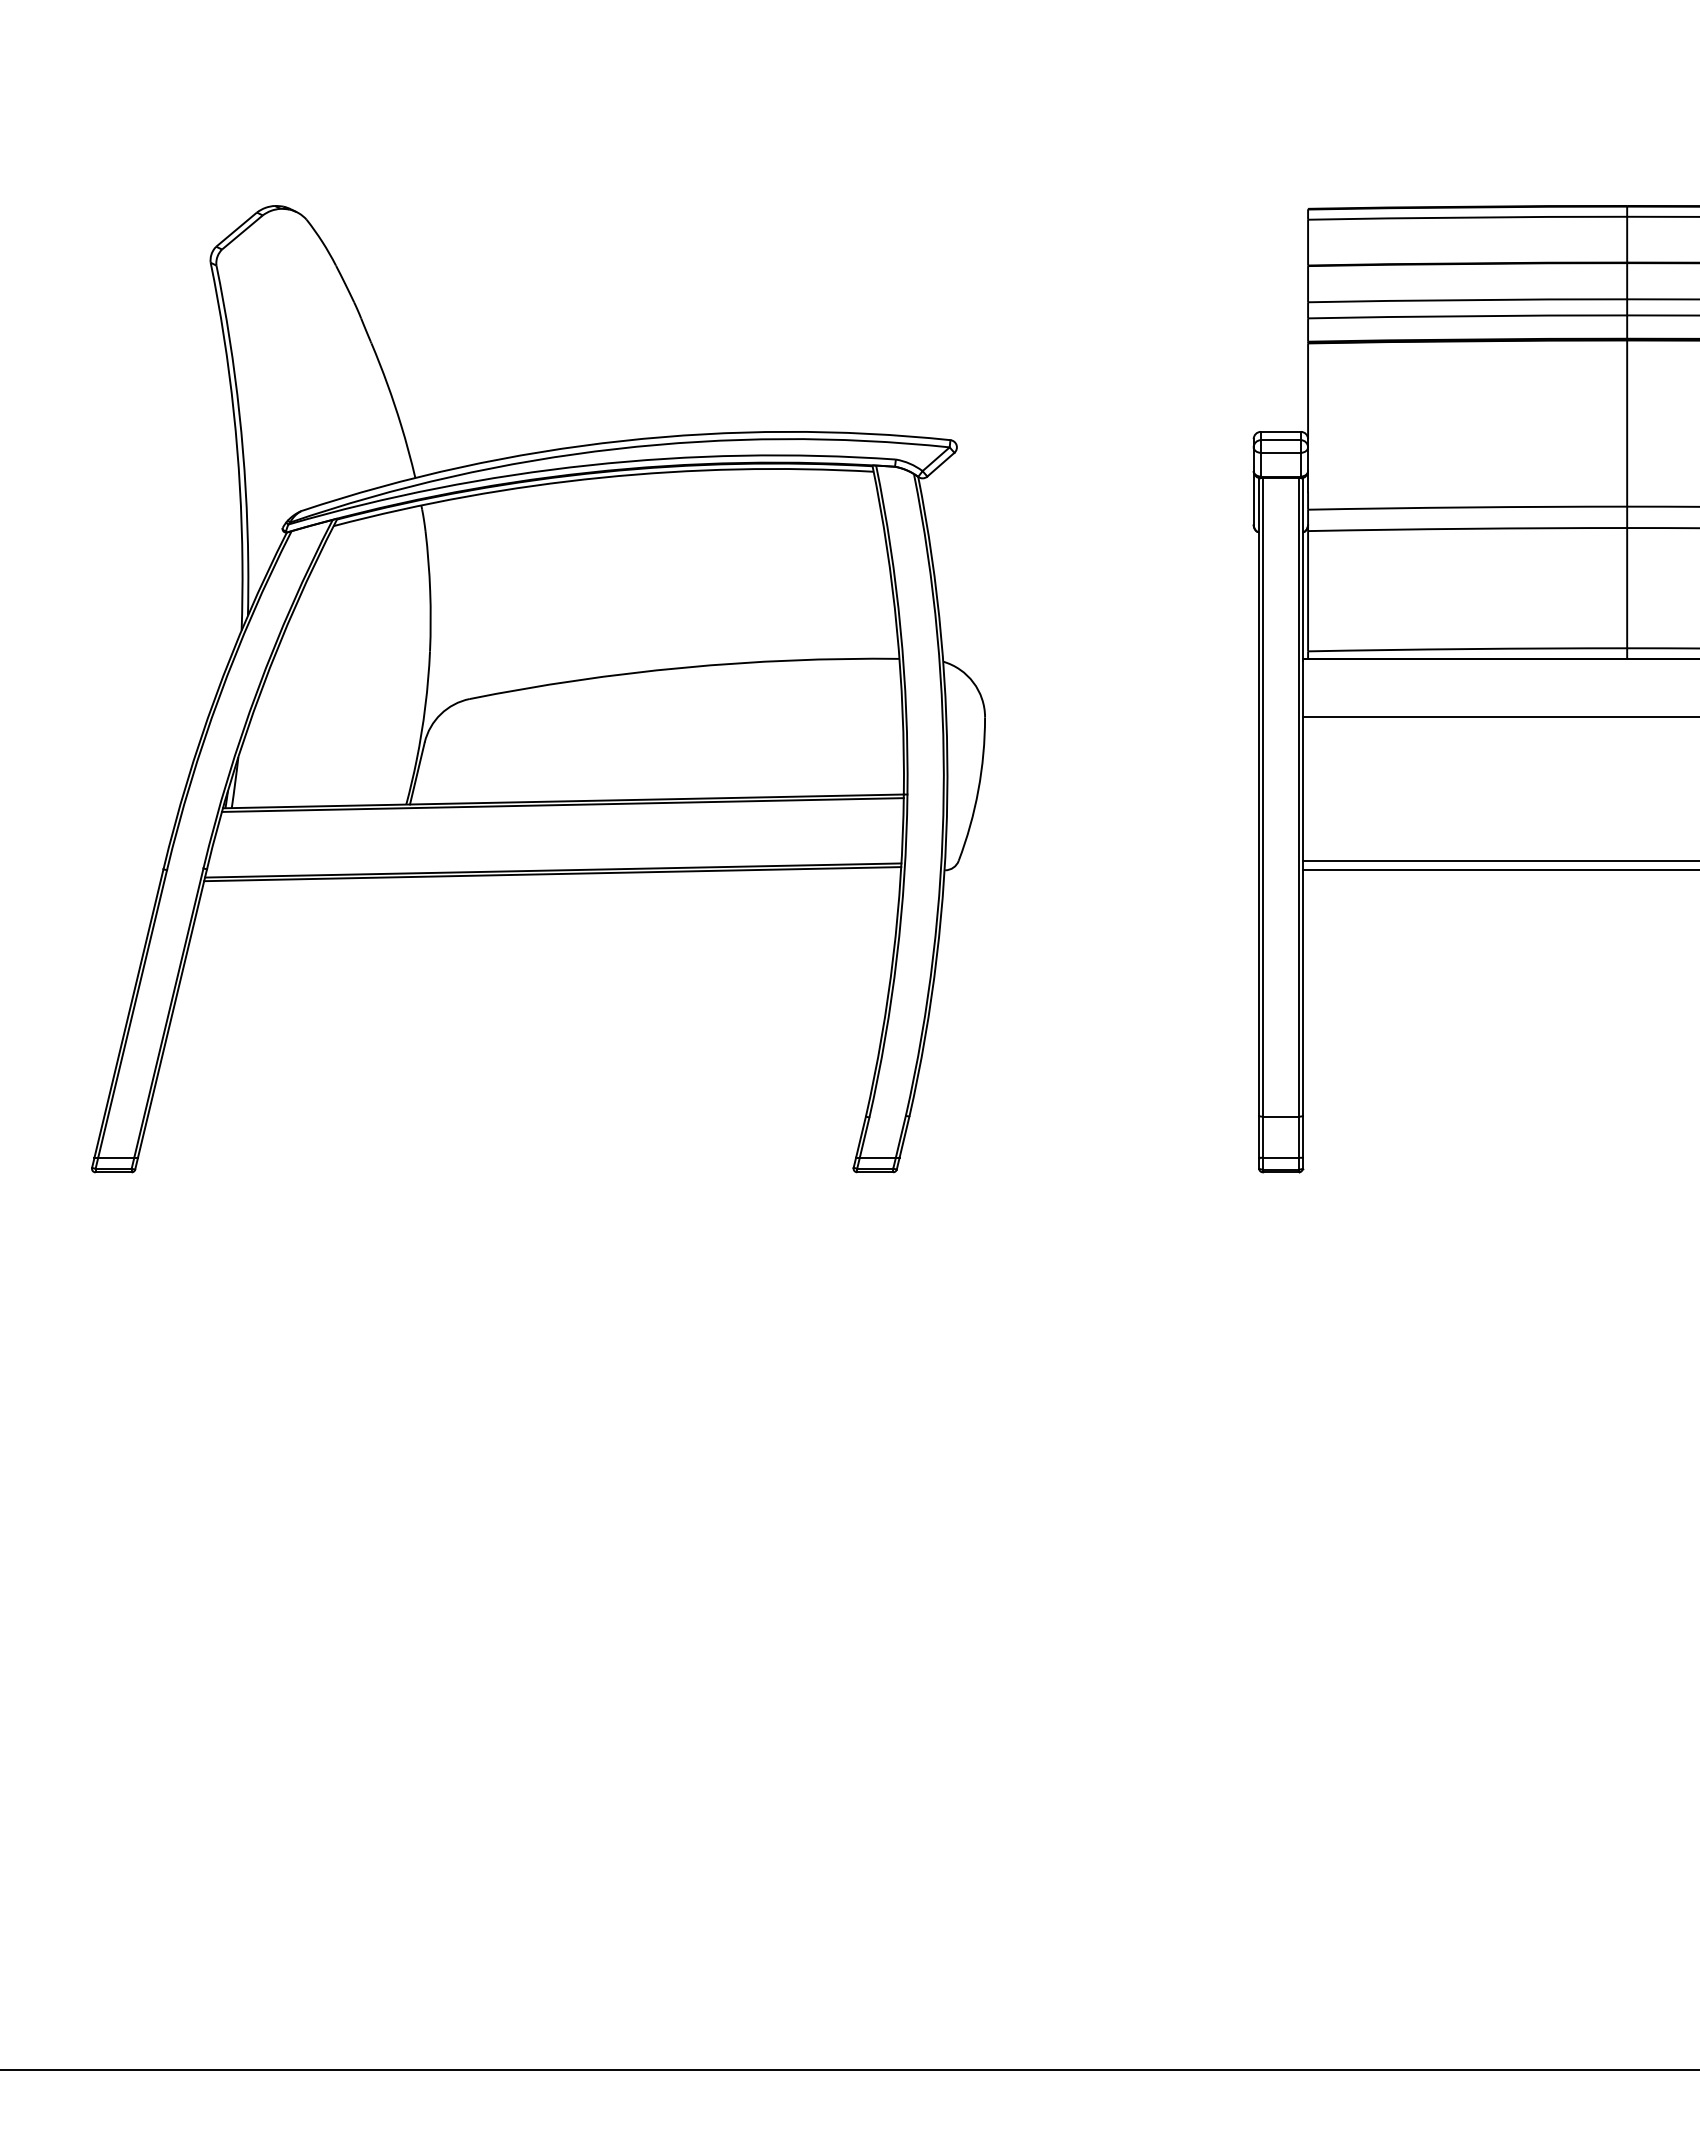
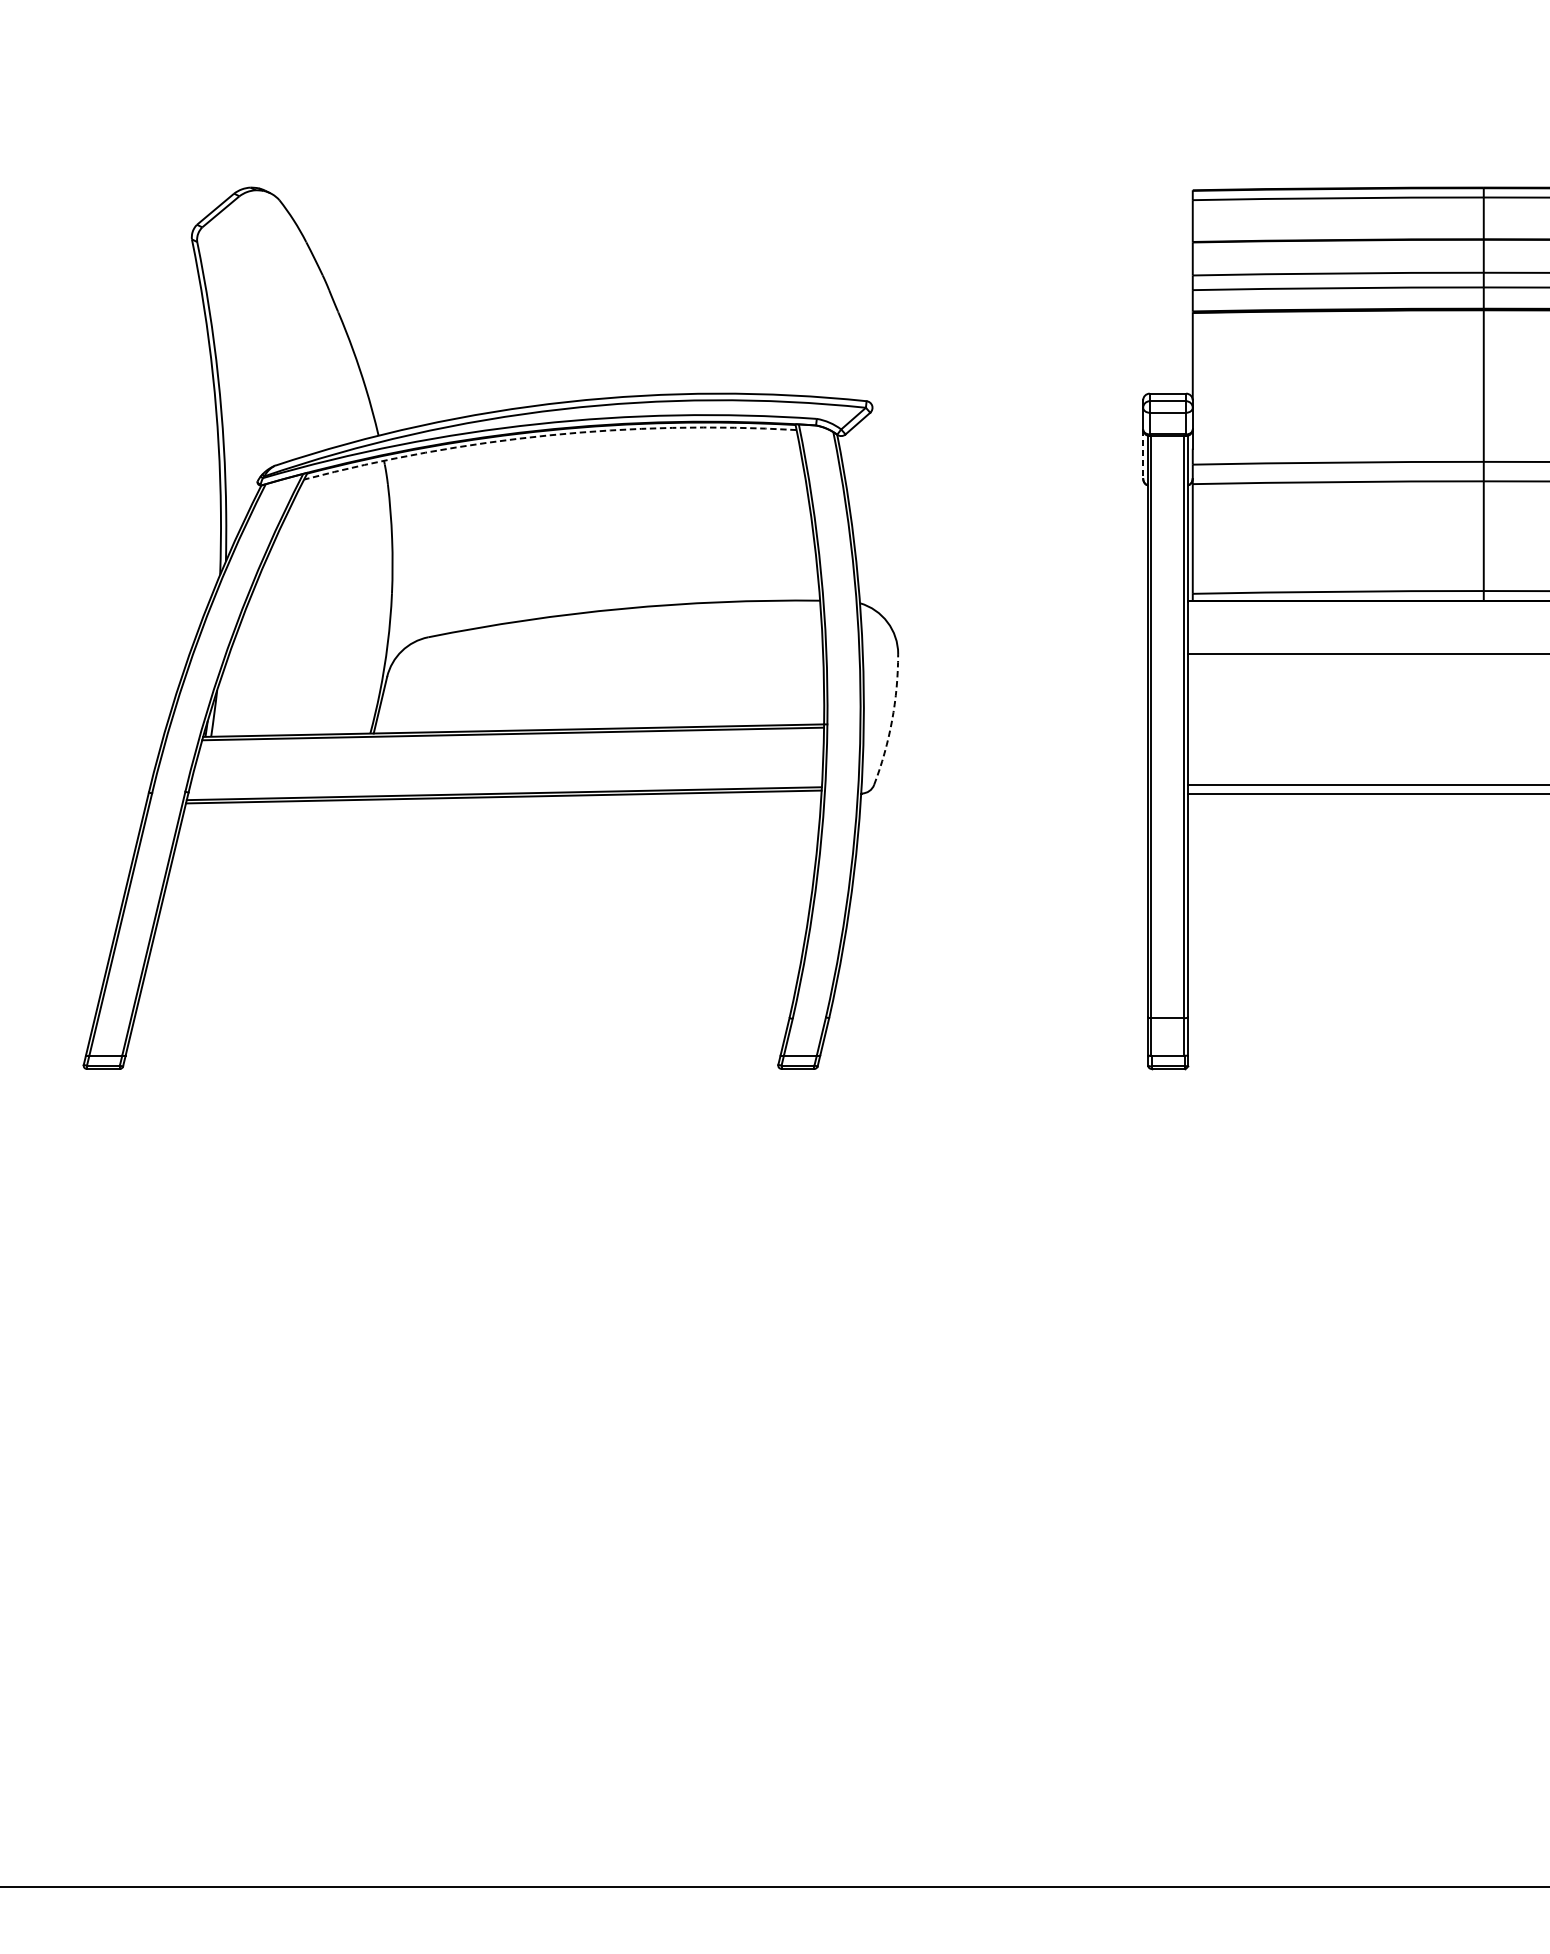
arc: (601, 477) -> (548, 435), solid -> dashed
line: (1253, 497) -> (1142, 453), solid -> dashed
arc: (978, 790) -> (892, 720), solid -> dashed

